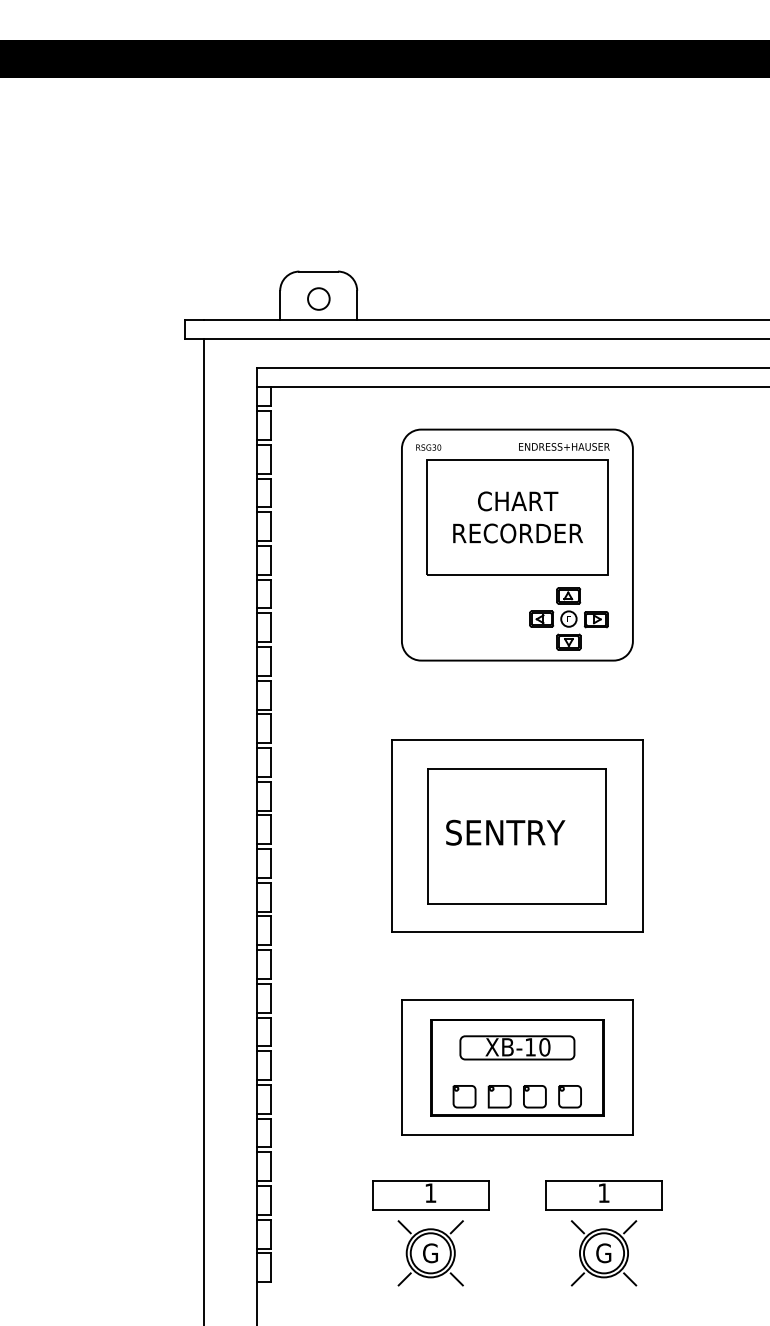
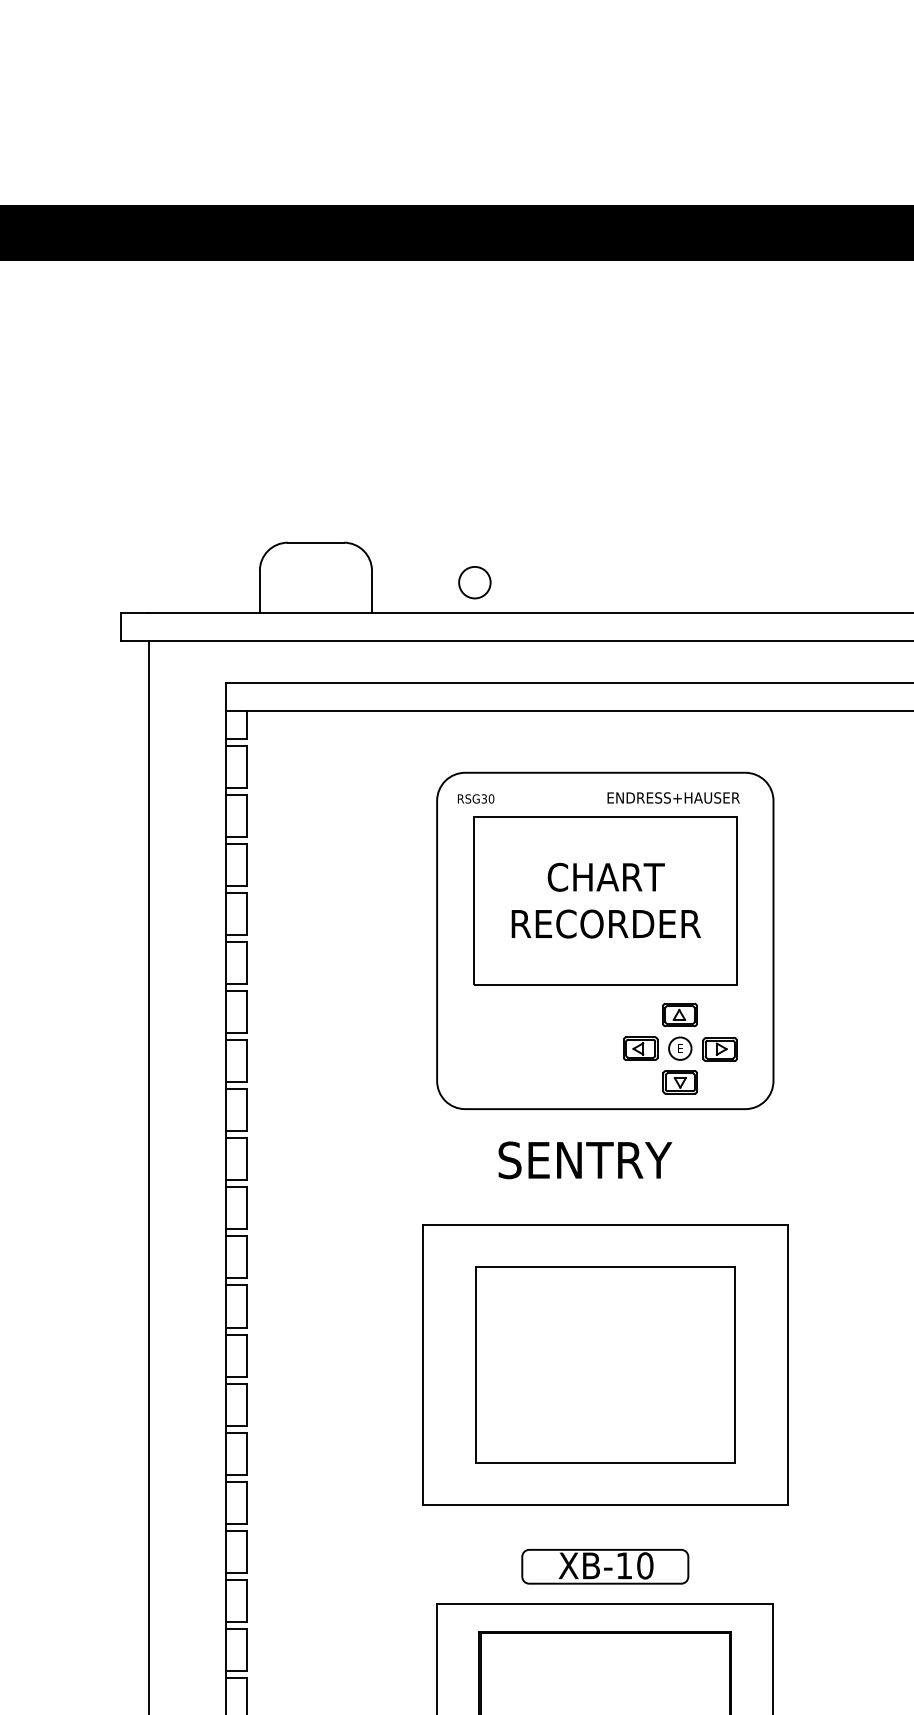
circle: (318, 298) -> (474, 581), moved
text: (505, 832) -> (585, 1159), moved
part: (517, 1047) -> (605, 1566), moved

